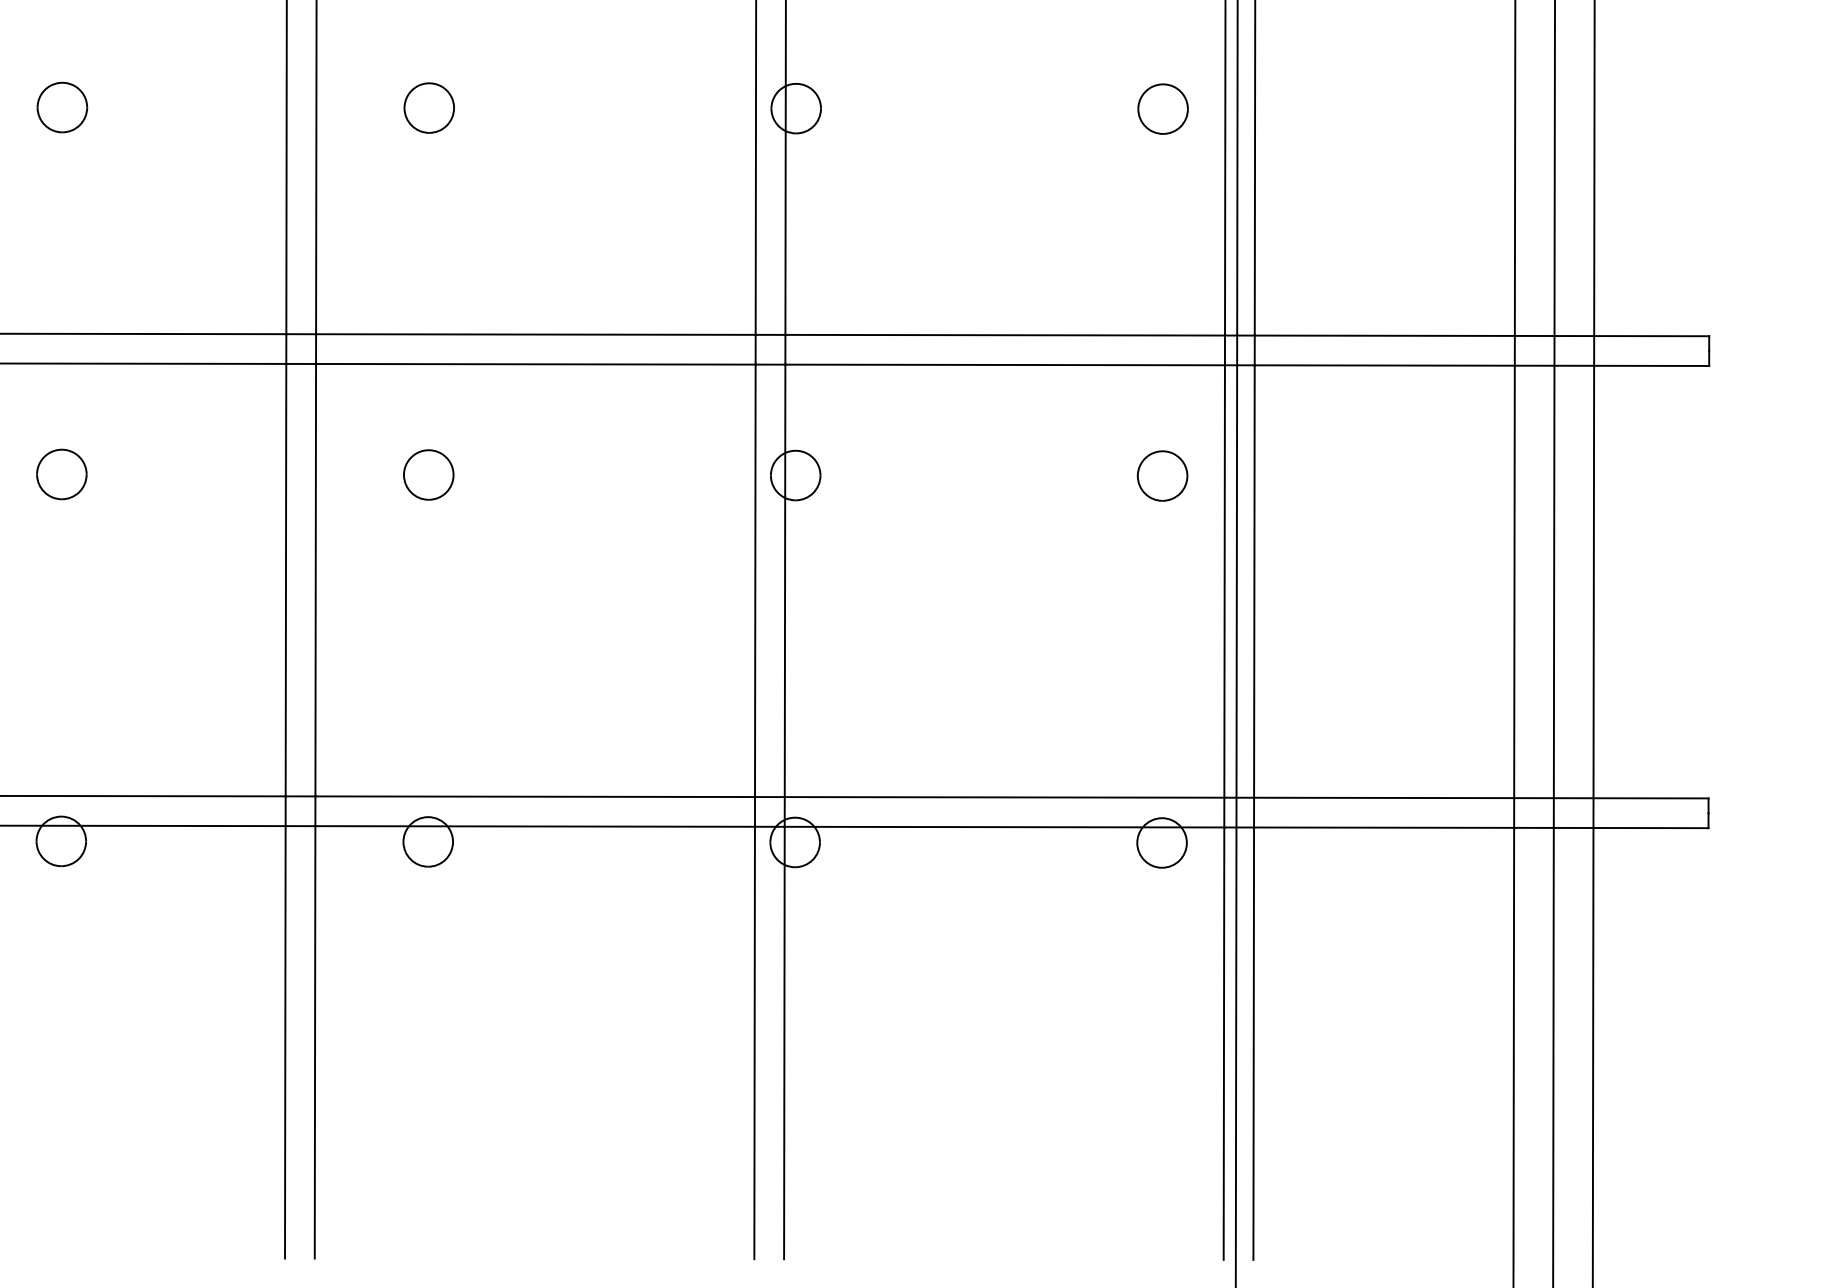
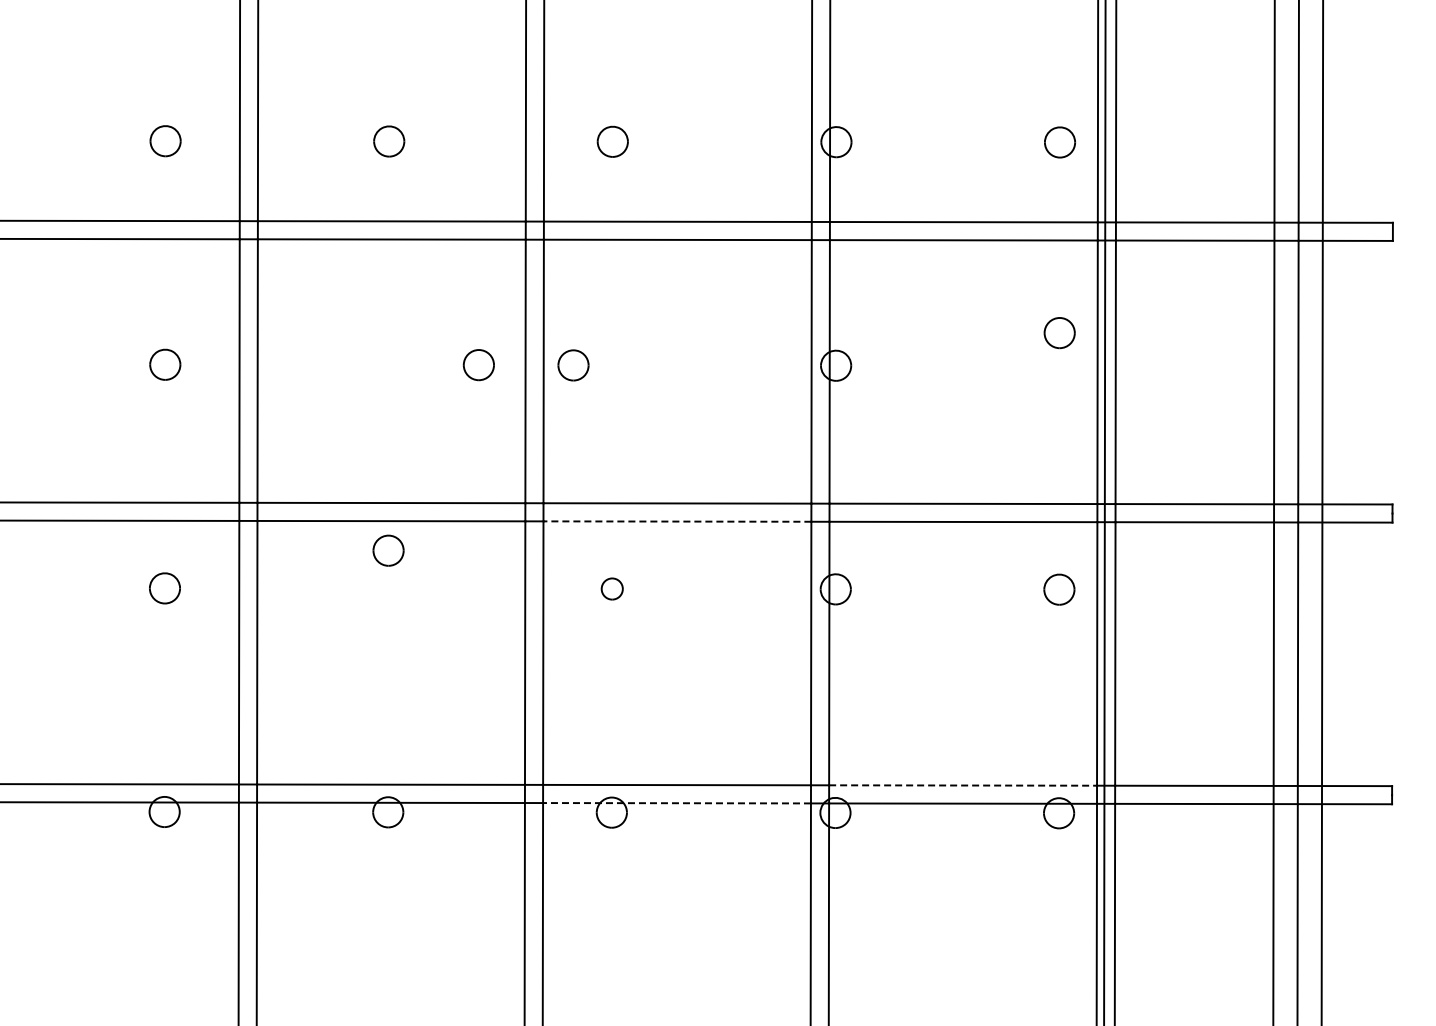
part: (61, 108) -> (478, 365), moved
part: (429, 108) -> (573, 365), moved
part: (1162, 109) -> (1059, 333), moved
line: (535, 364) -> (677, 521), solid -> dashed
part: (61, 474) -> (388, 550), moved
part: (429, 474) -> (612, 588), size x0.7
line: (1005, 797) -> (963, 785), solid -> dashed
line: (535, 826) -> (677, 803), solid -> dashed

